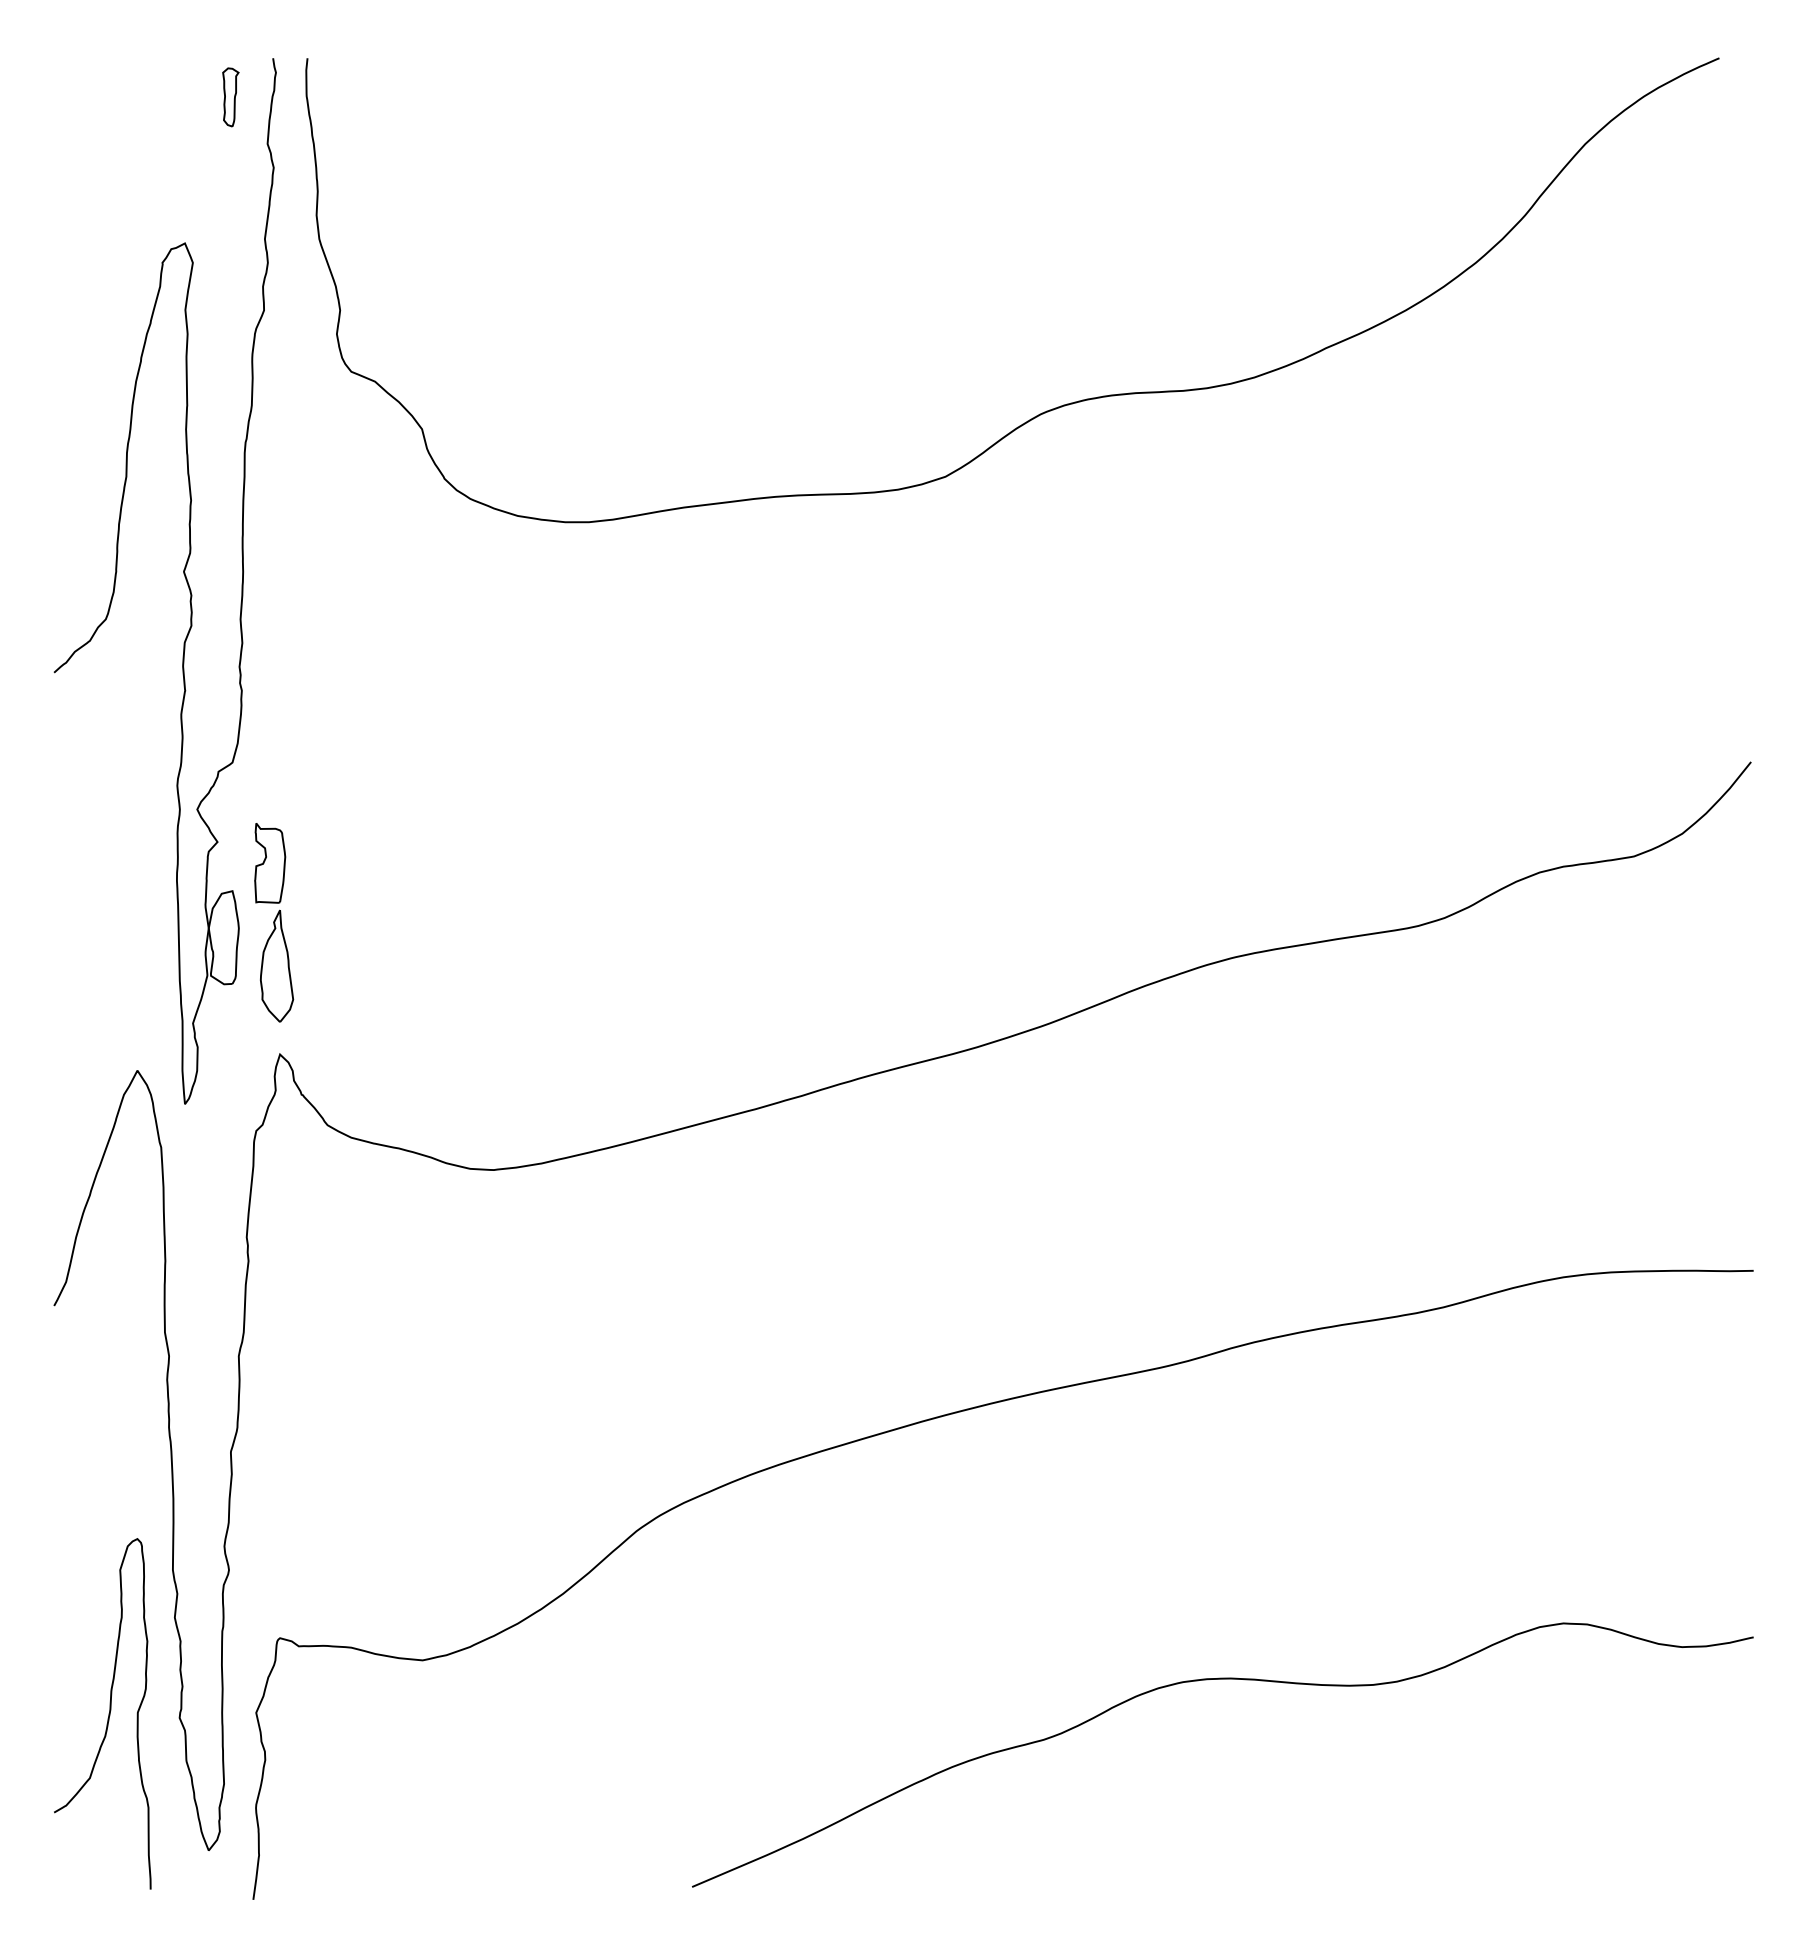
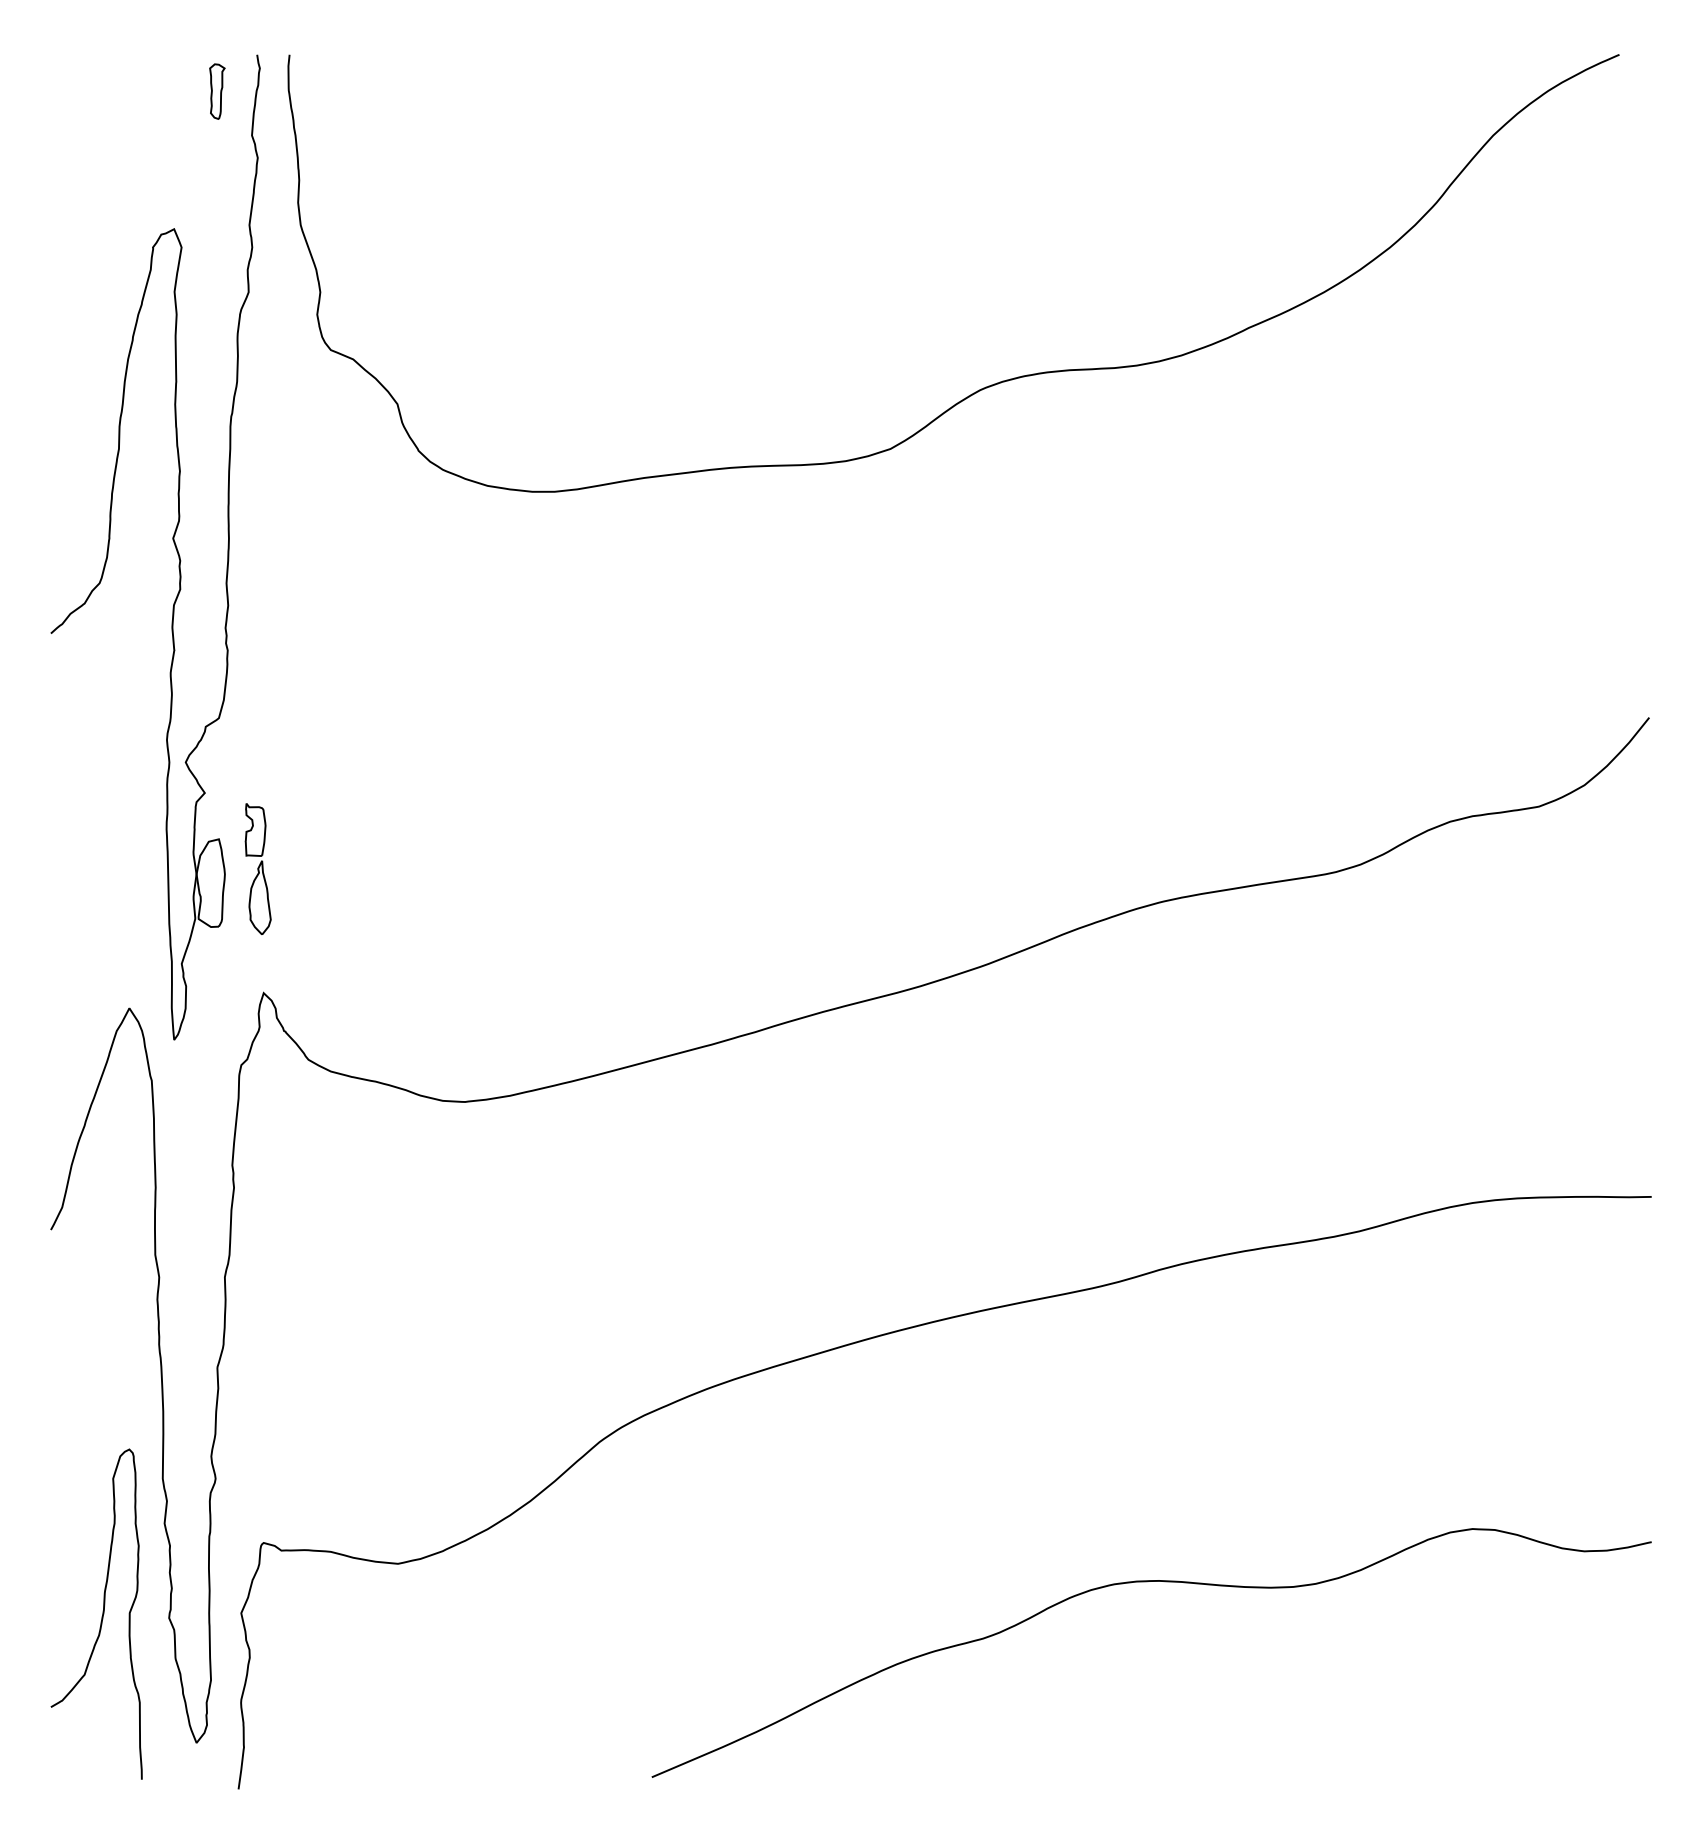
part: (274, 922) -> (258, 868), size x0.7

